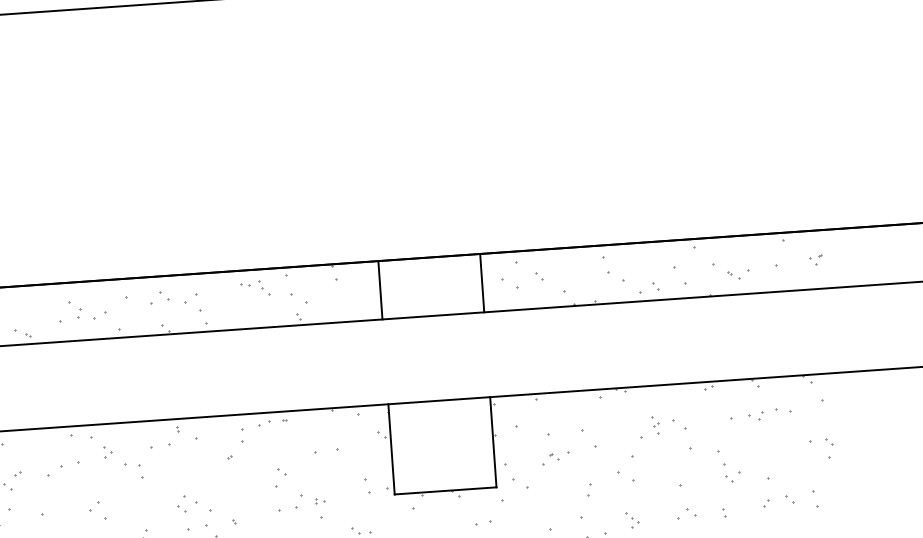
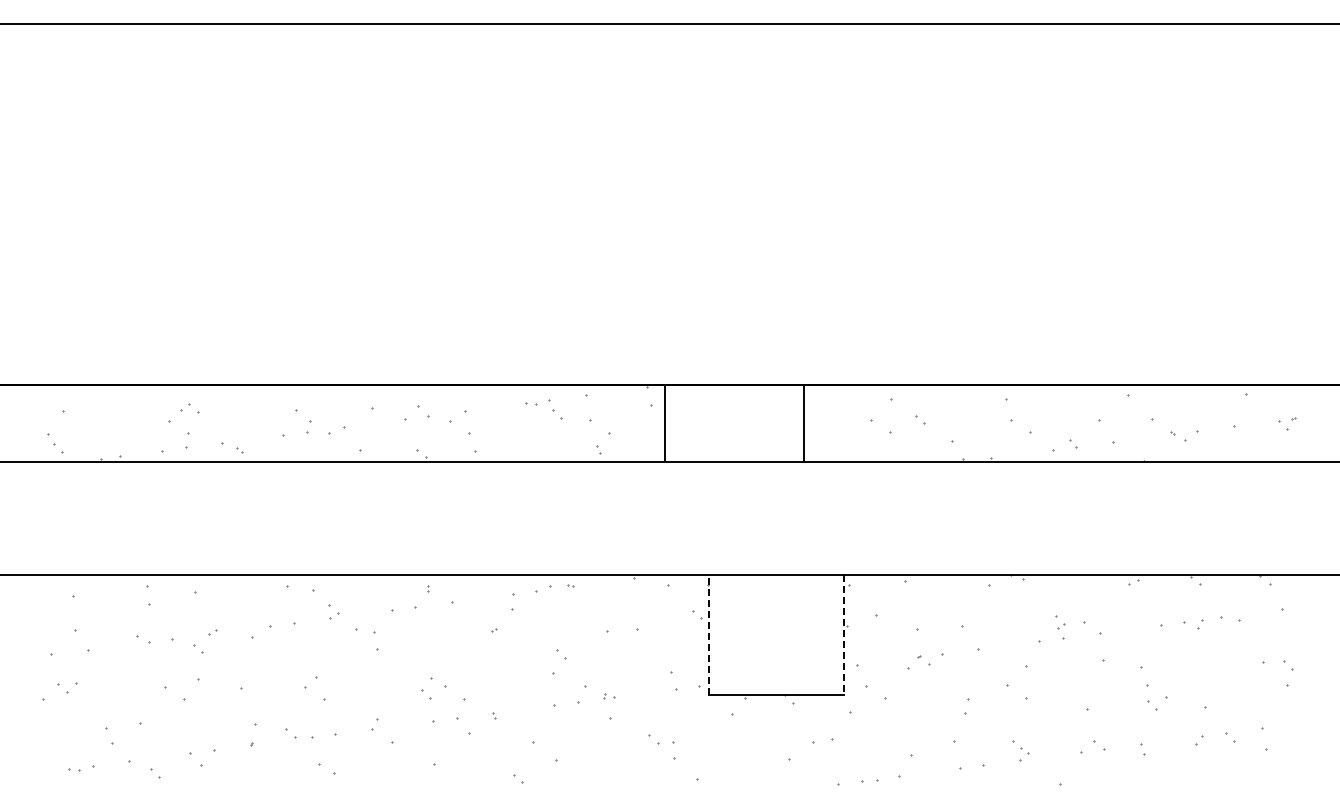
line: (482, 283) -> (804, 423), moved
line: (380, 290) -> (665, 423), moved
line: (493, 442) -> (844, 634), solid -> dashed
line: (391, 449) -> (709, 634), solid -> dashed

